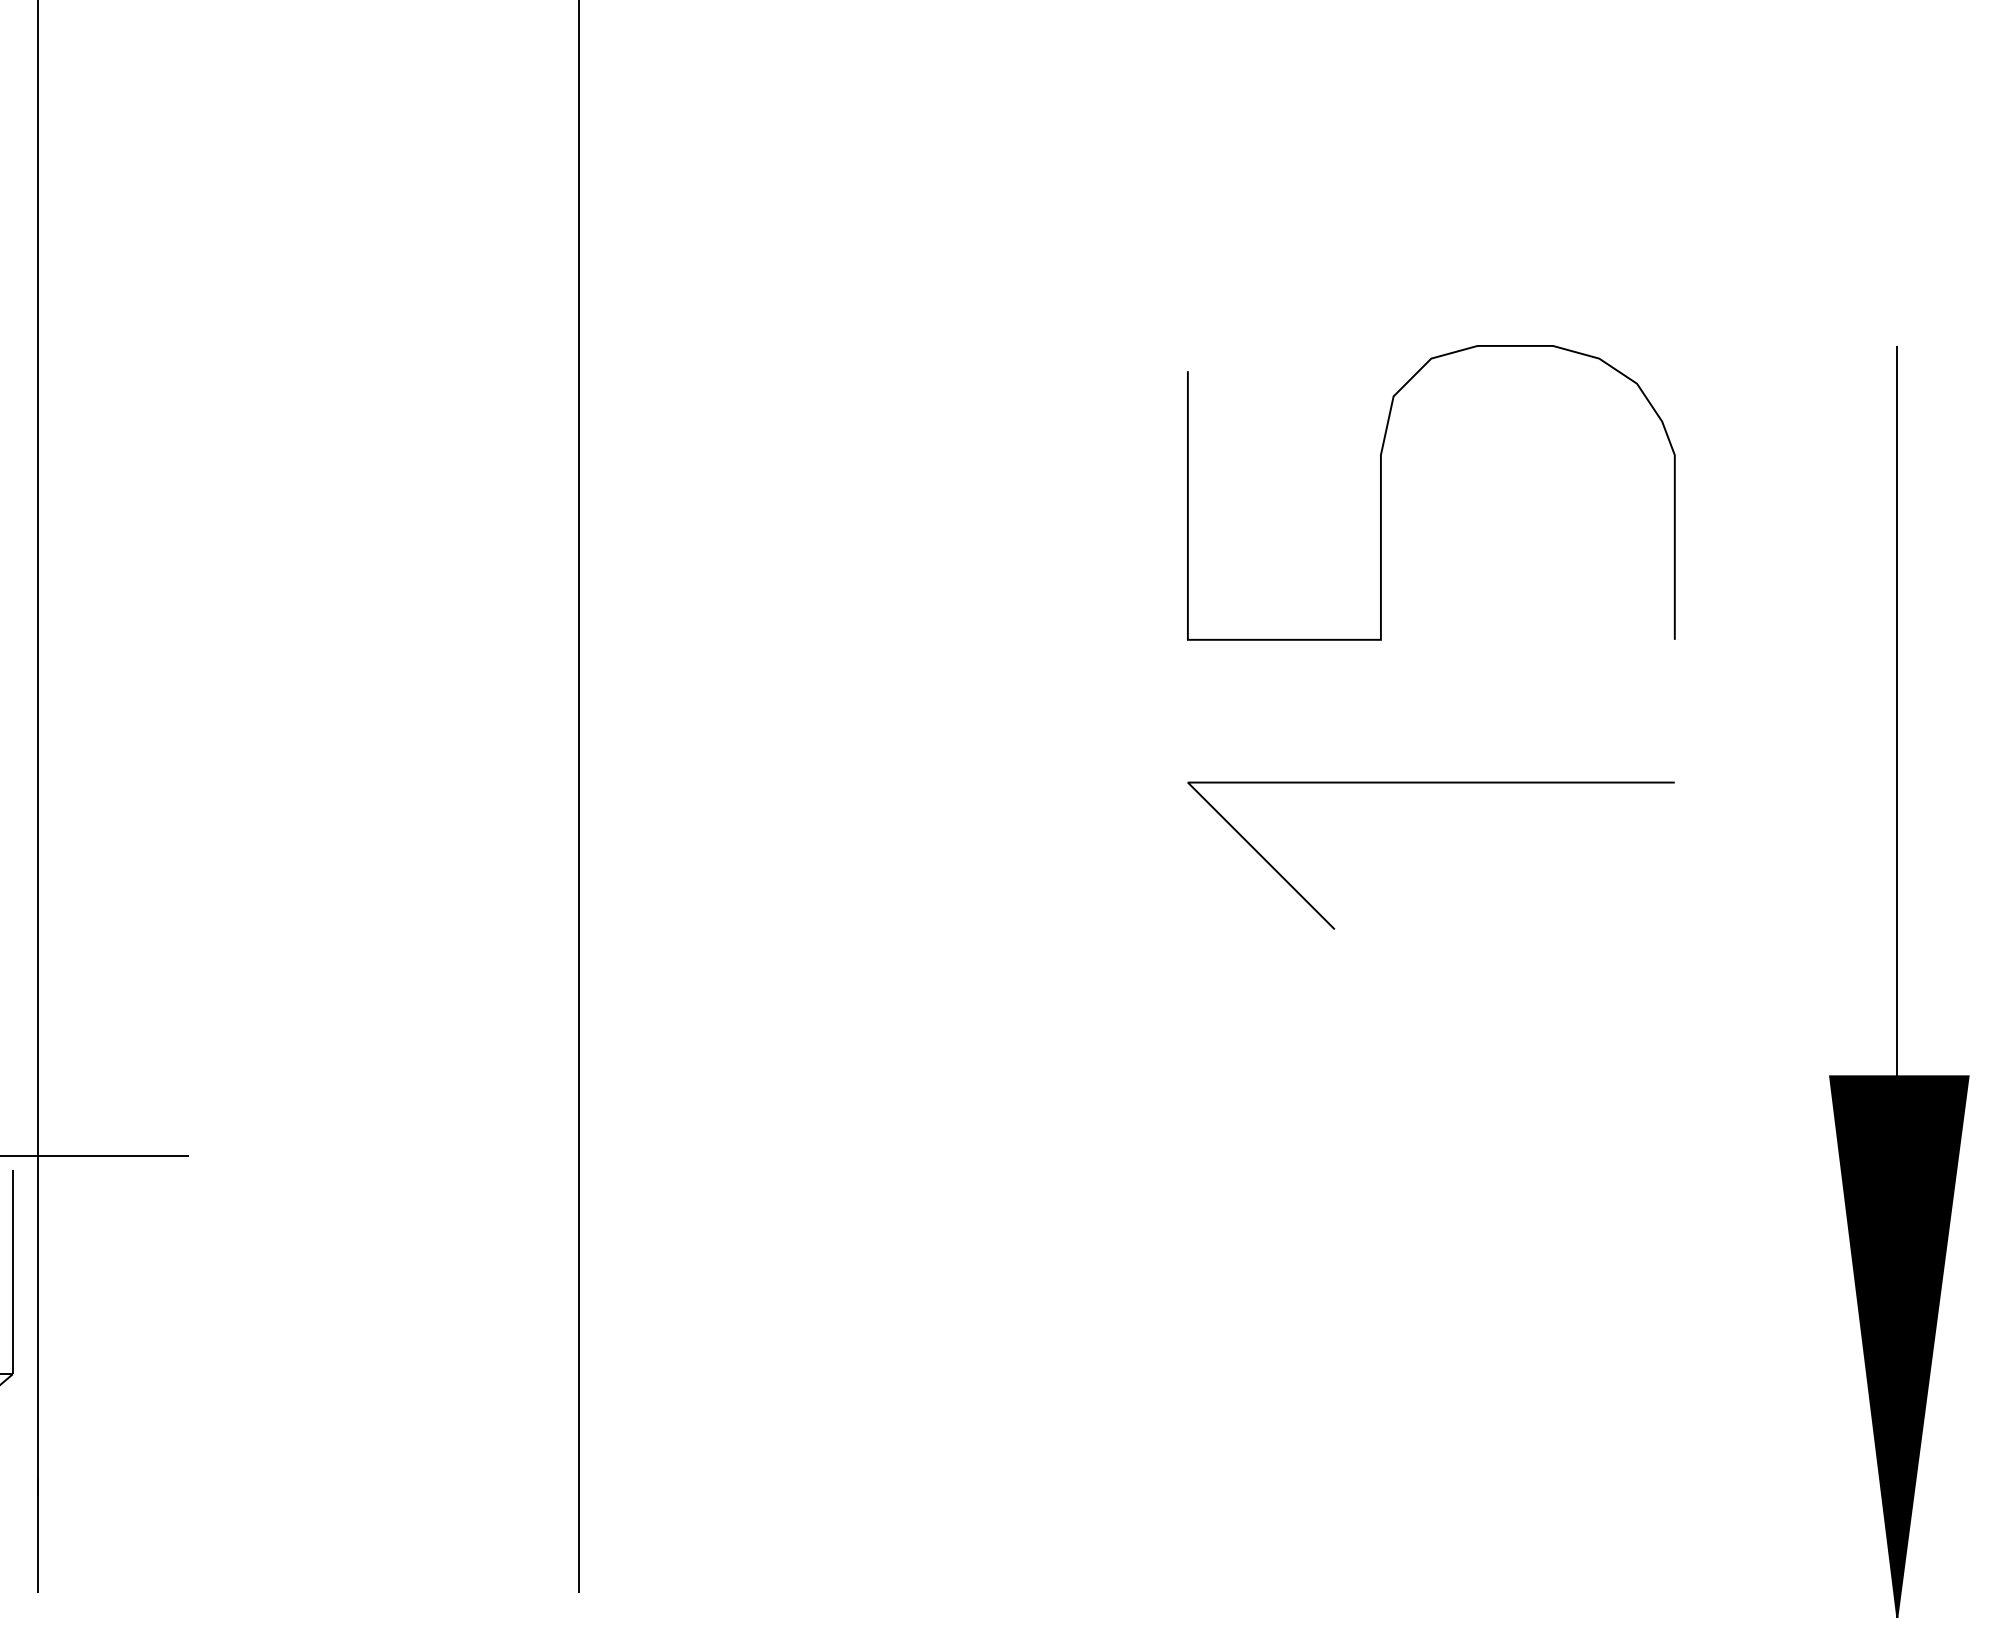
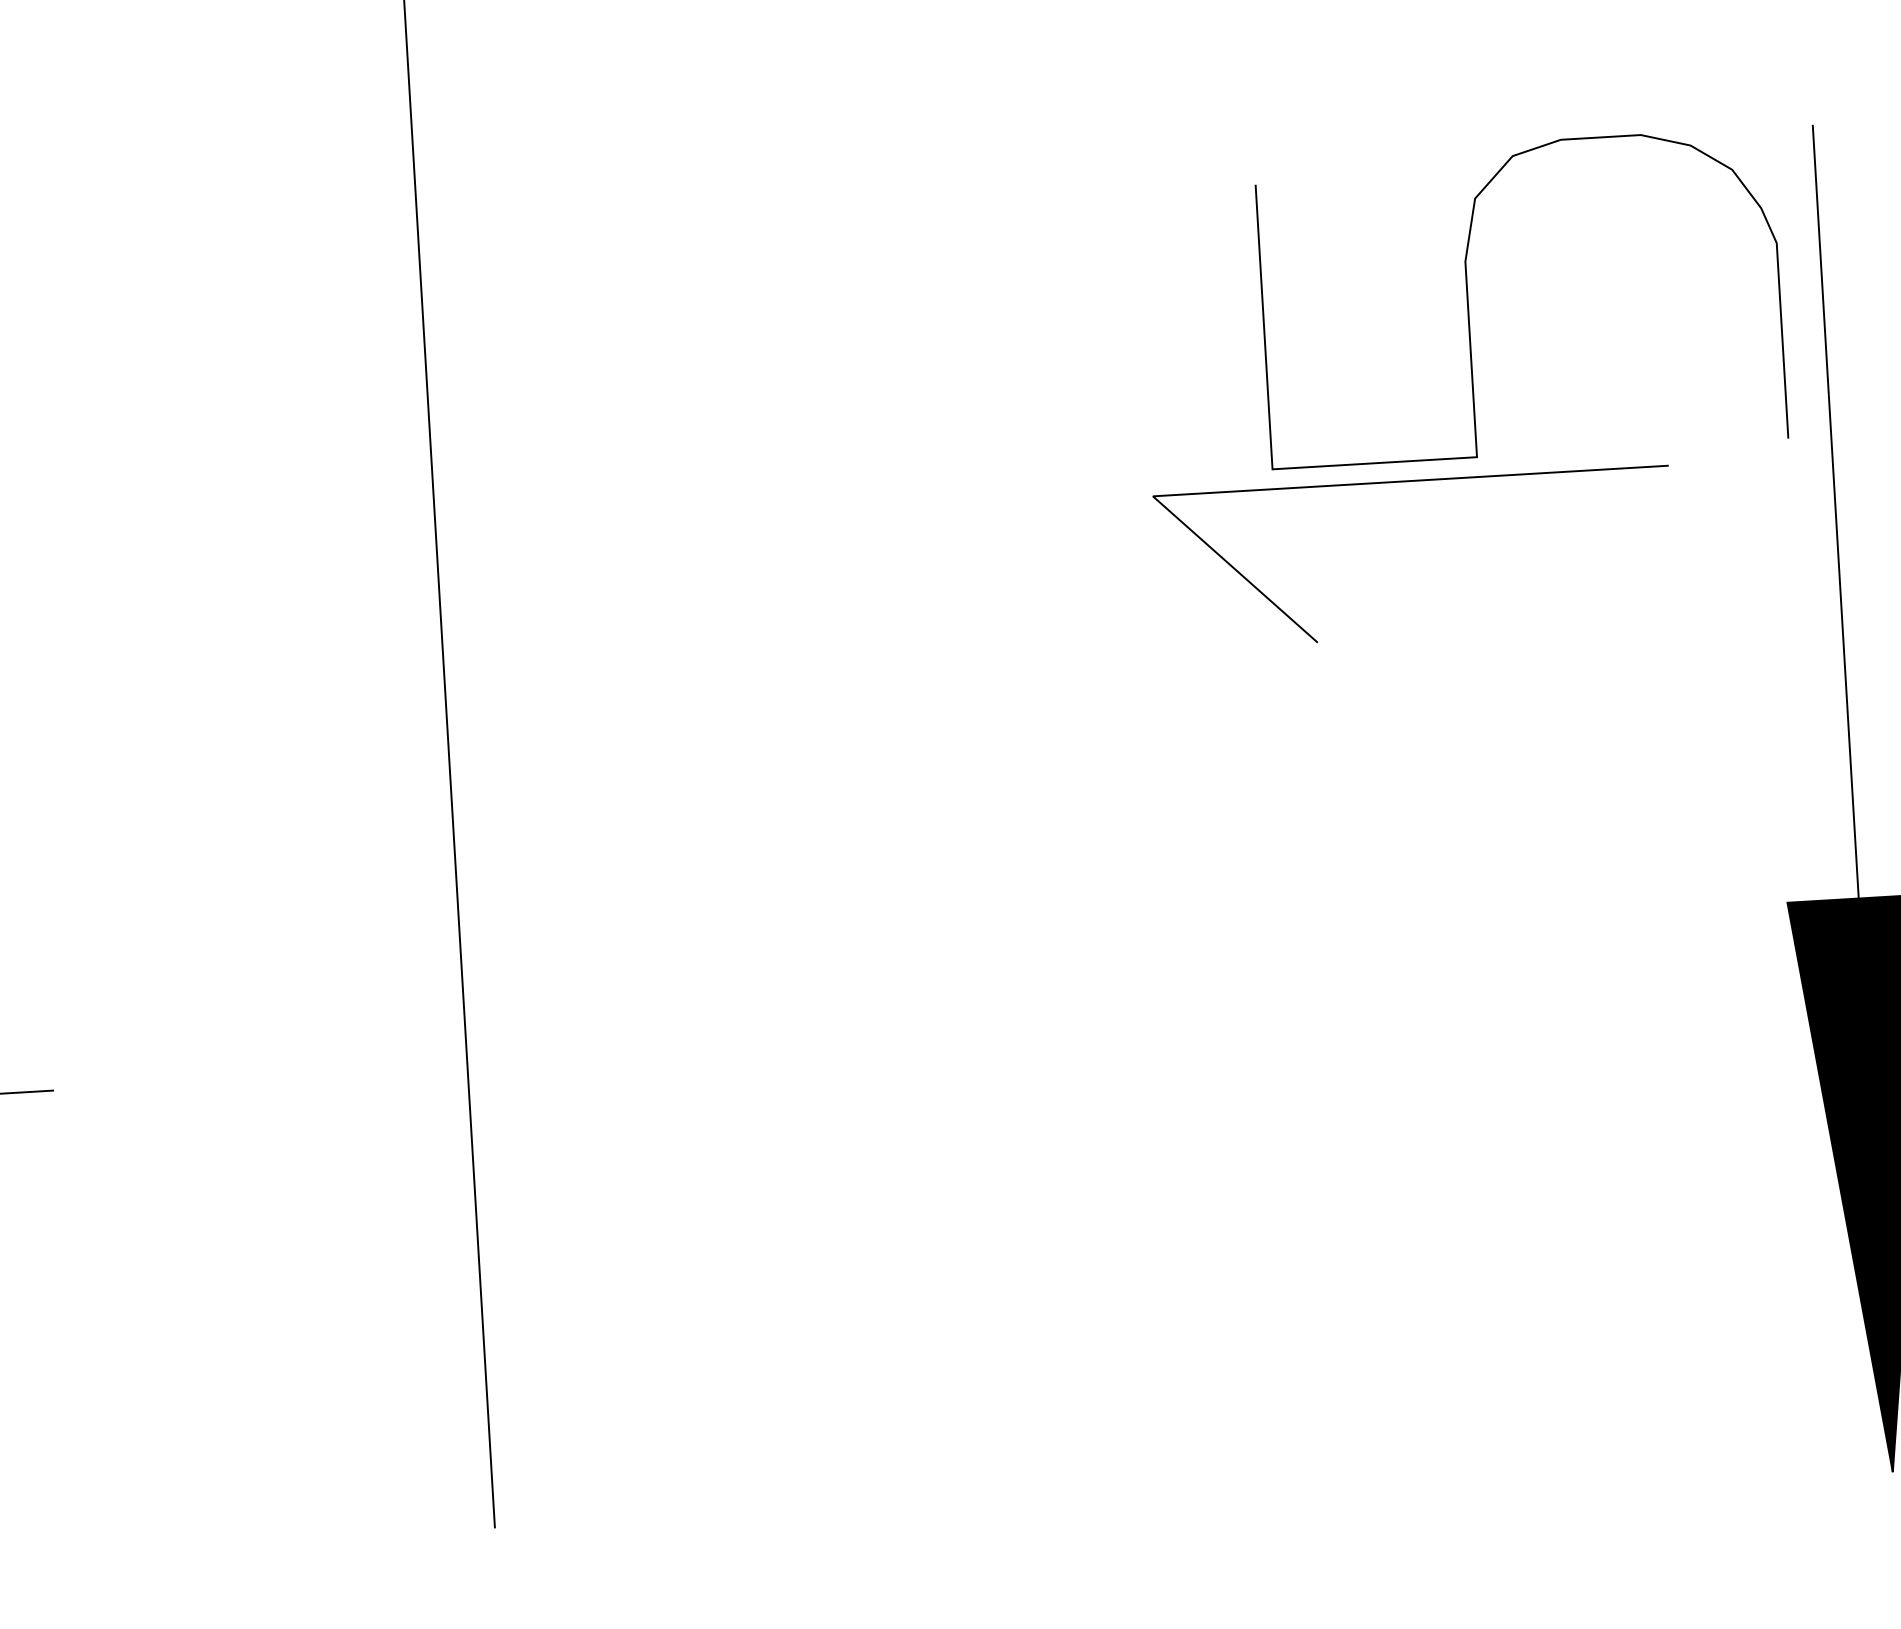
curve: (1381, 492) -> (1468, 301), moved
line: (1430, 783) -> (1410, 482), moved

